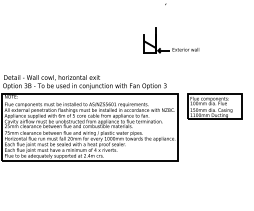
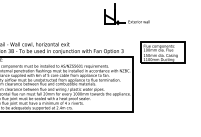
part: (214, 106) -> (163, 52), moved

